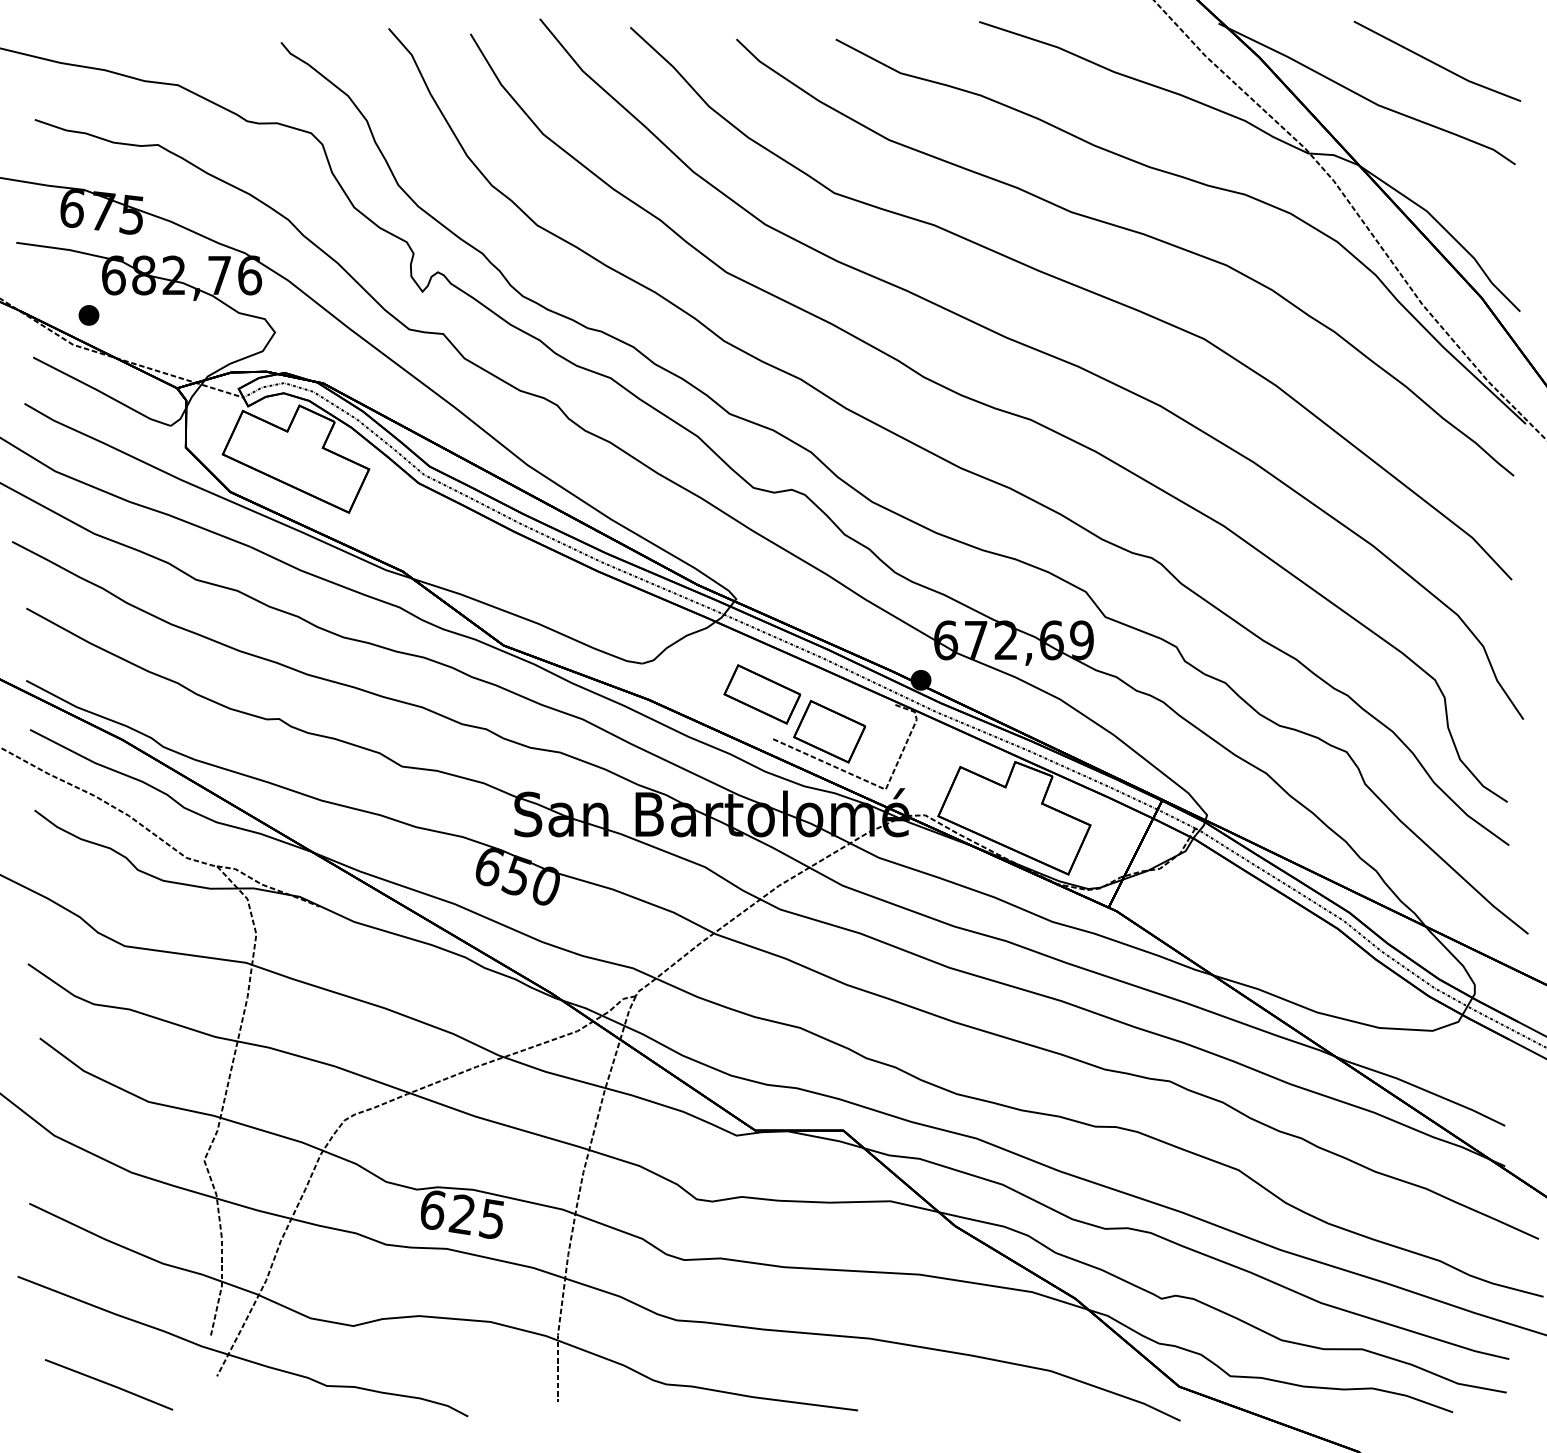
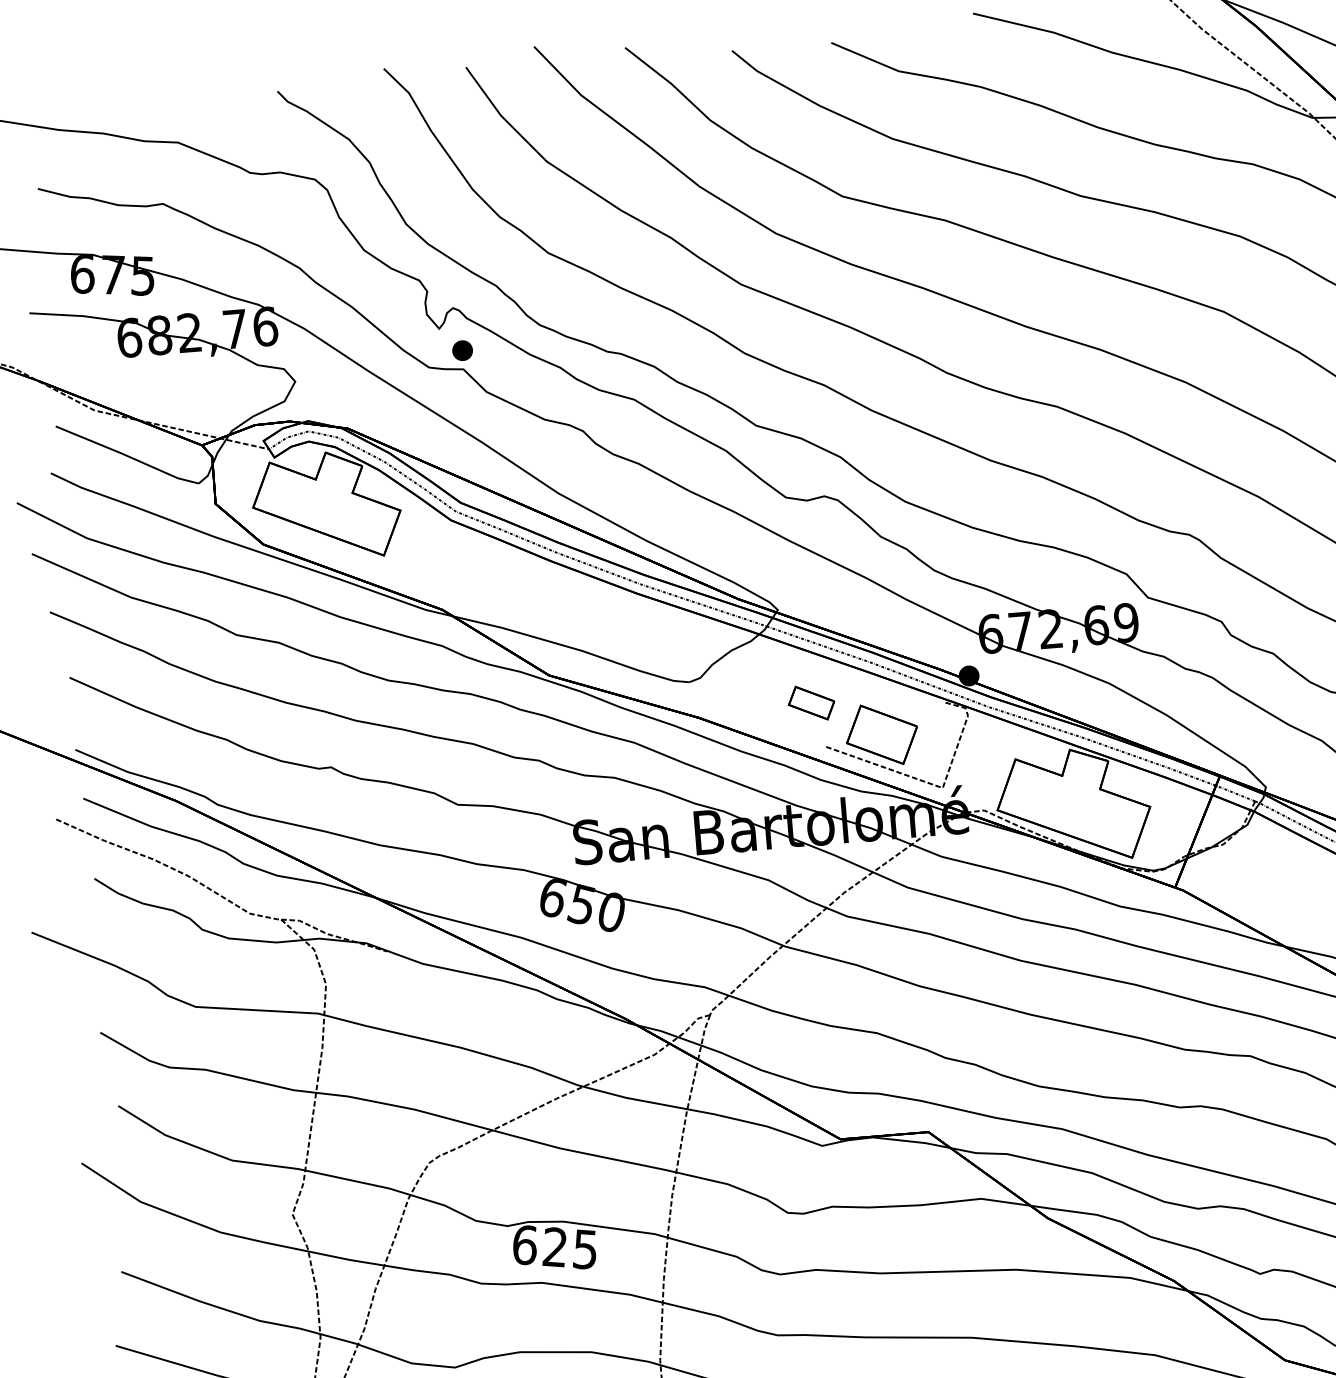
part: (88, 315) -> (462, 350), moved
part: (761, 694) -> (810, 703), size x0.6

